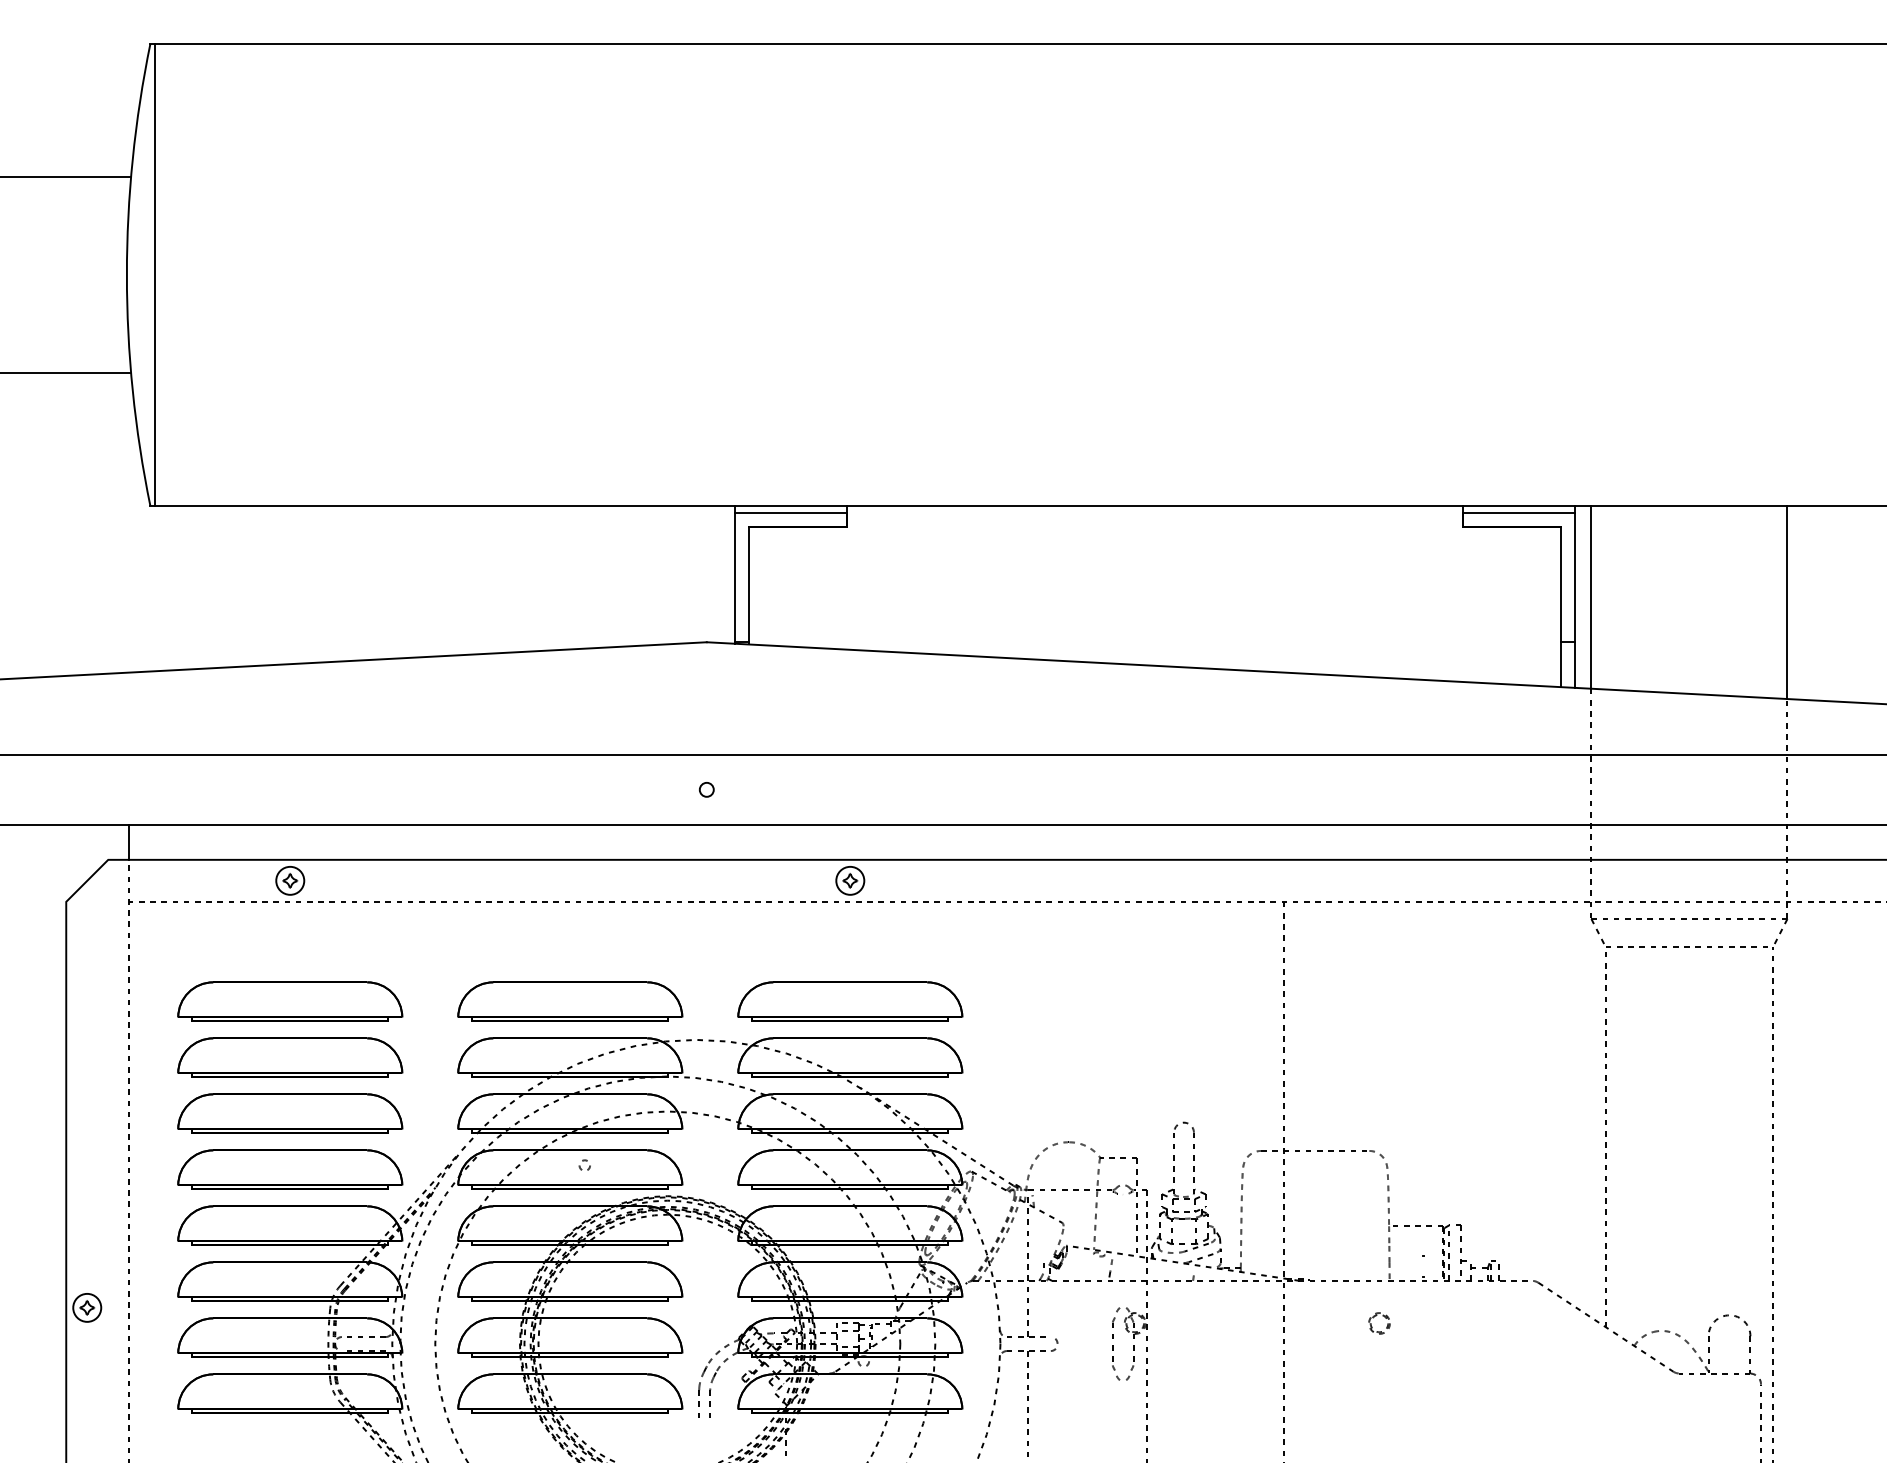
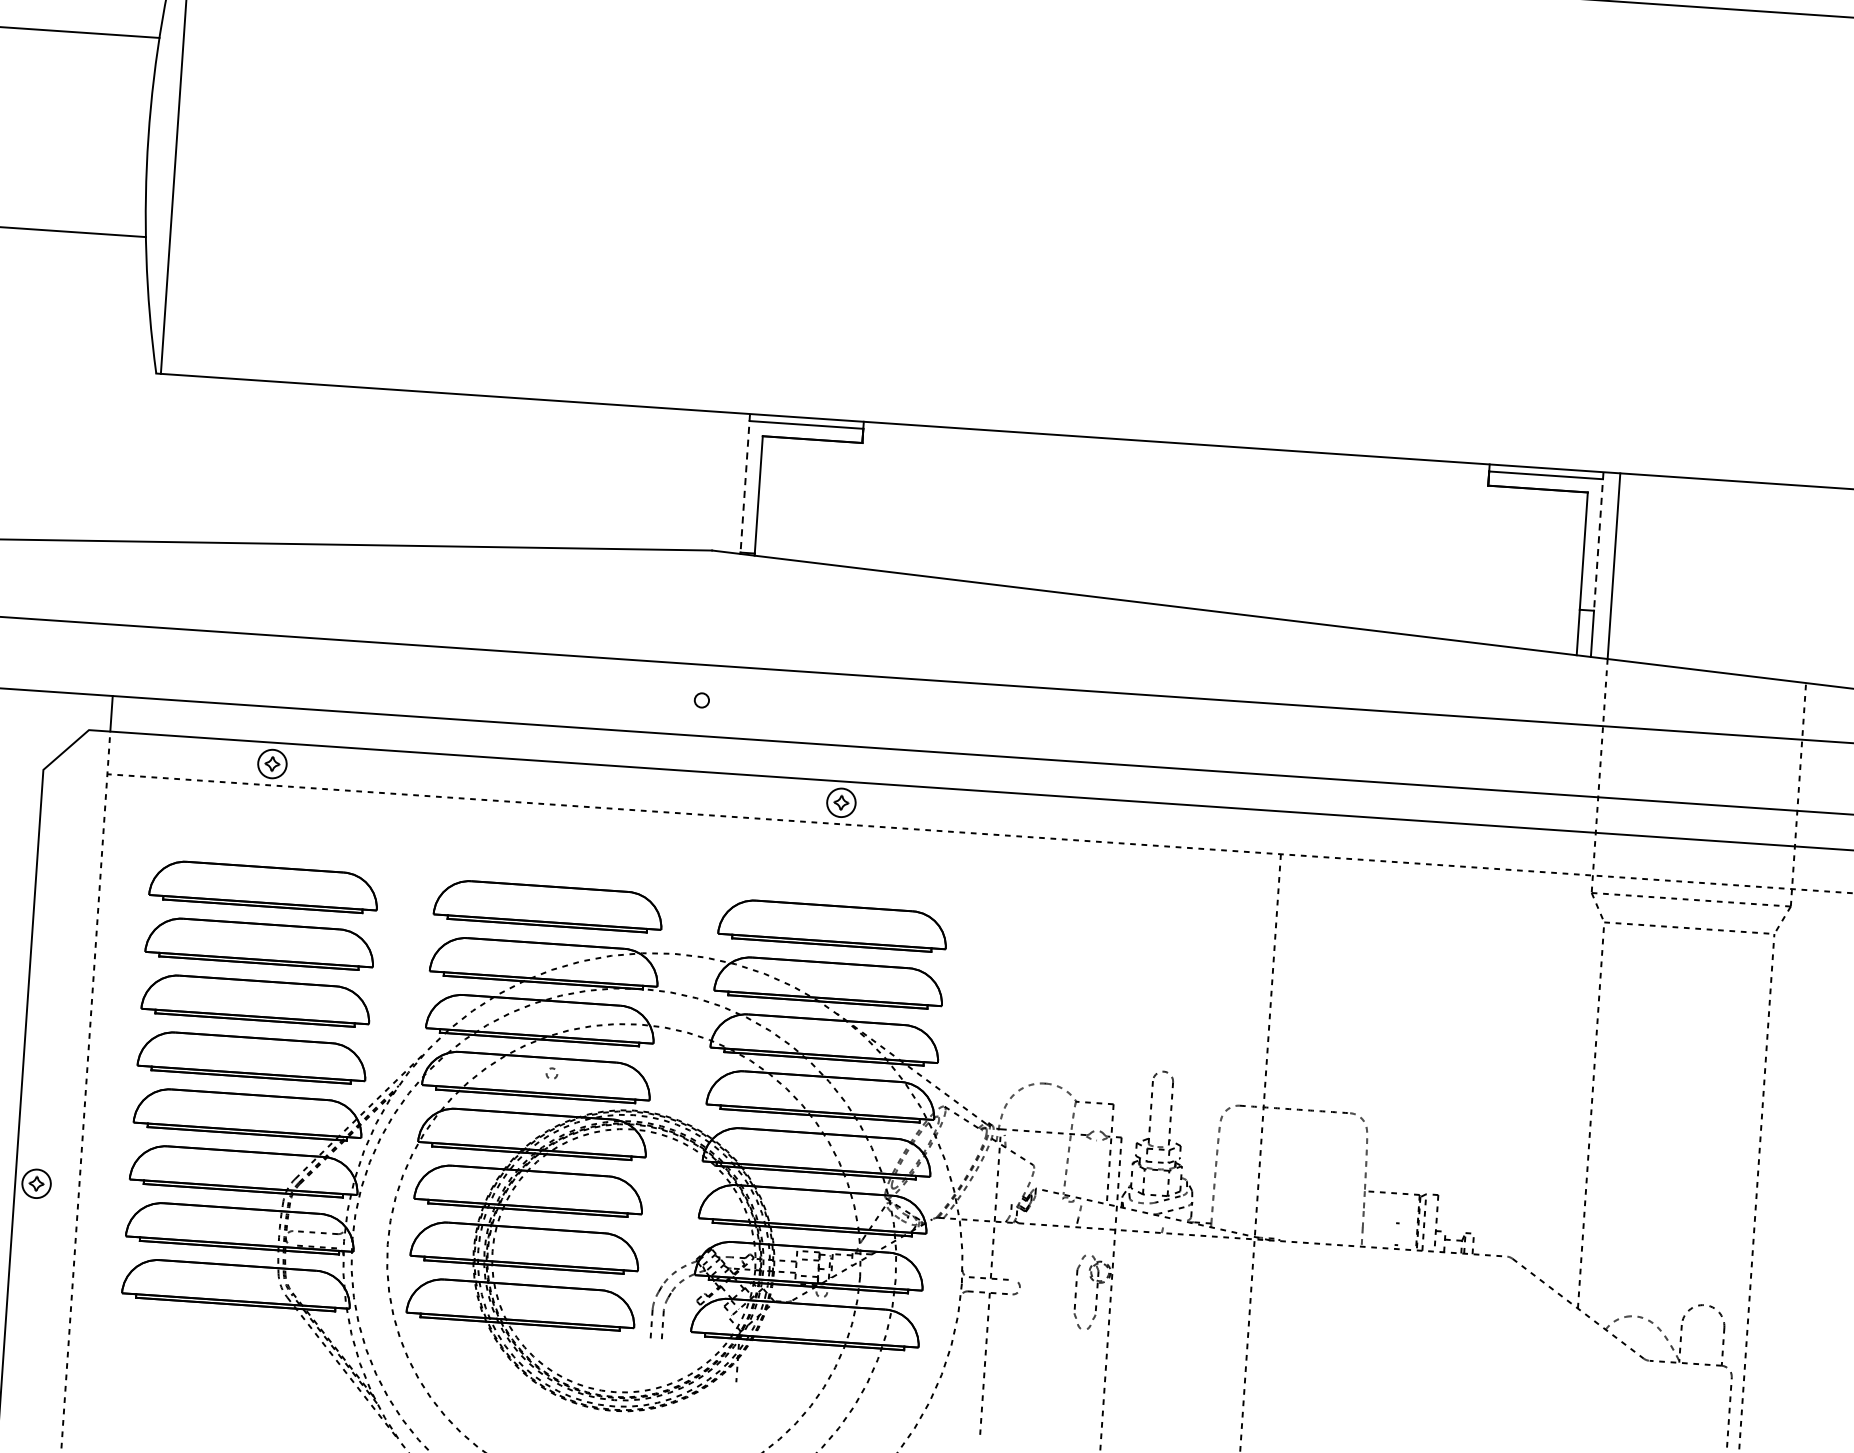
line: (734, 574) -> (744, 483), solid -> dashed
line: (1574, 574) -> (1598, 541), solid -> dashed
line: (1787, 602) -> (1812, 584), removed
part: (1376, 1316) -> (1345, 1281), removed

